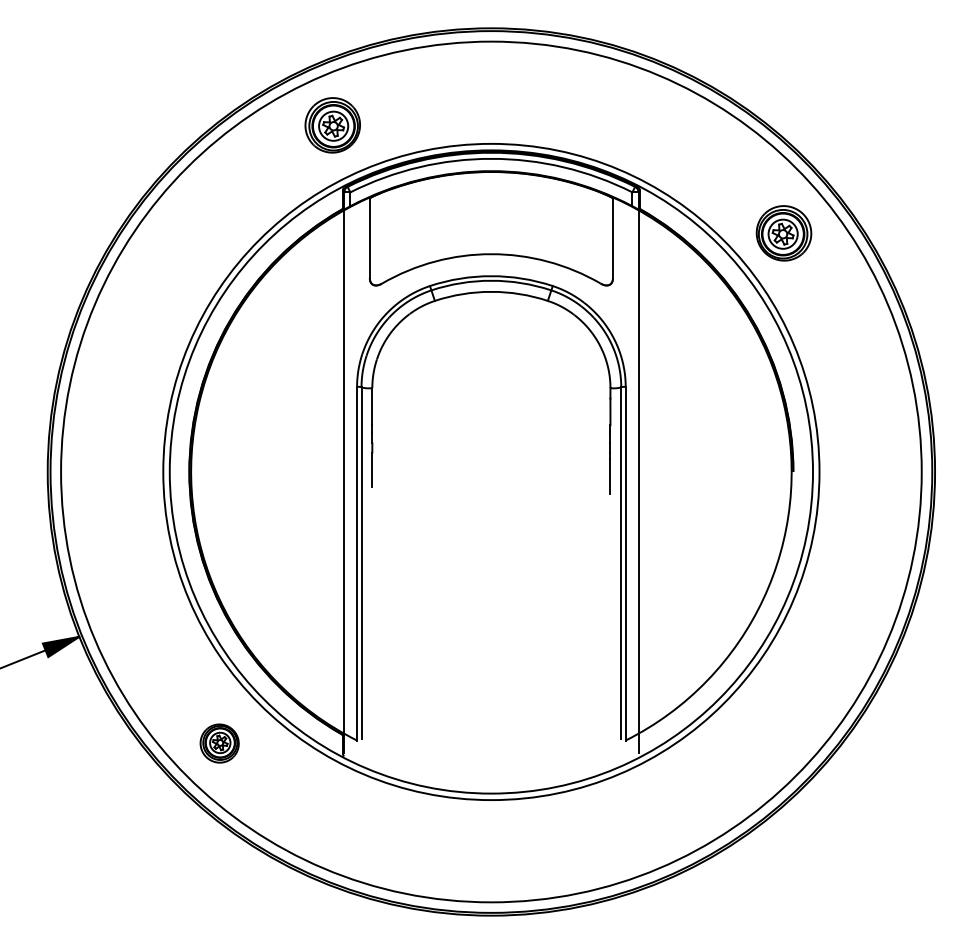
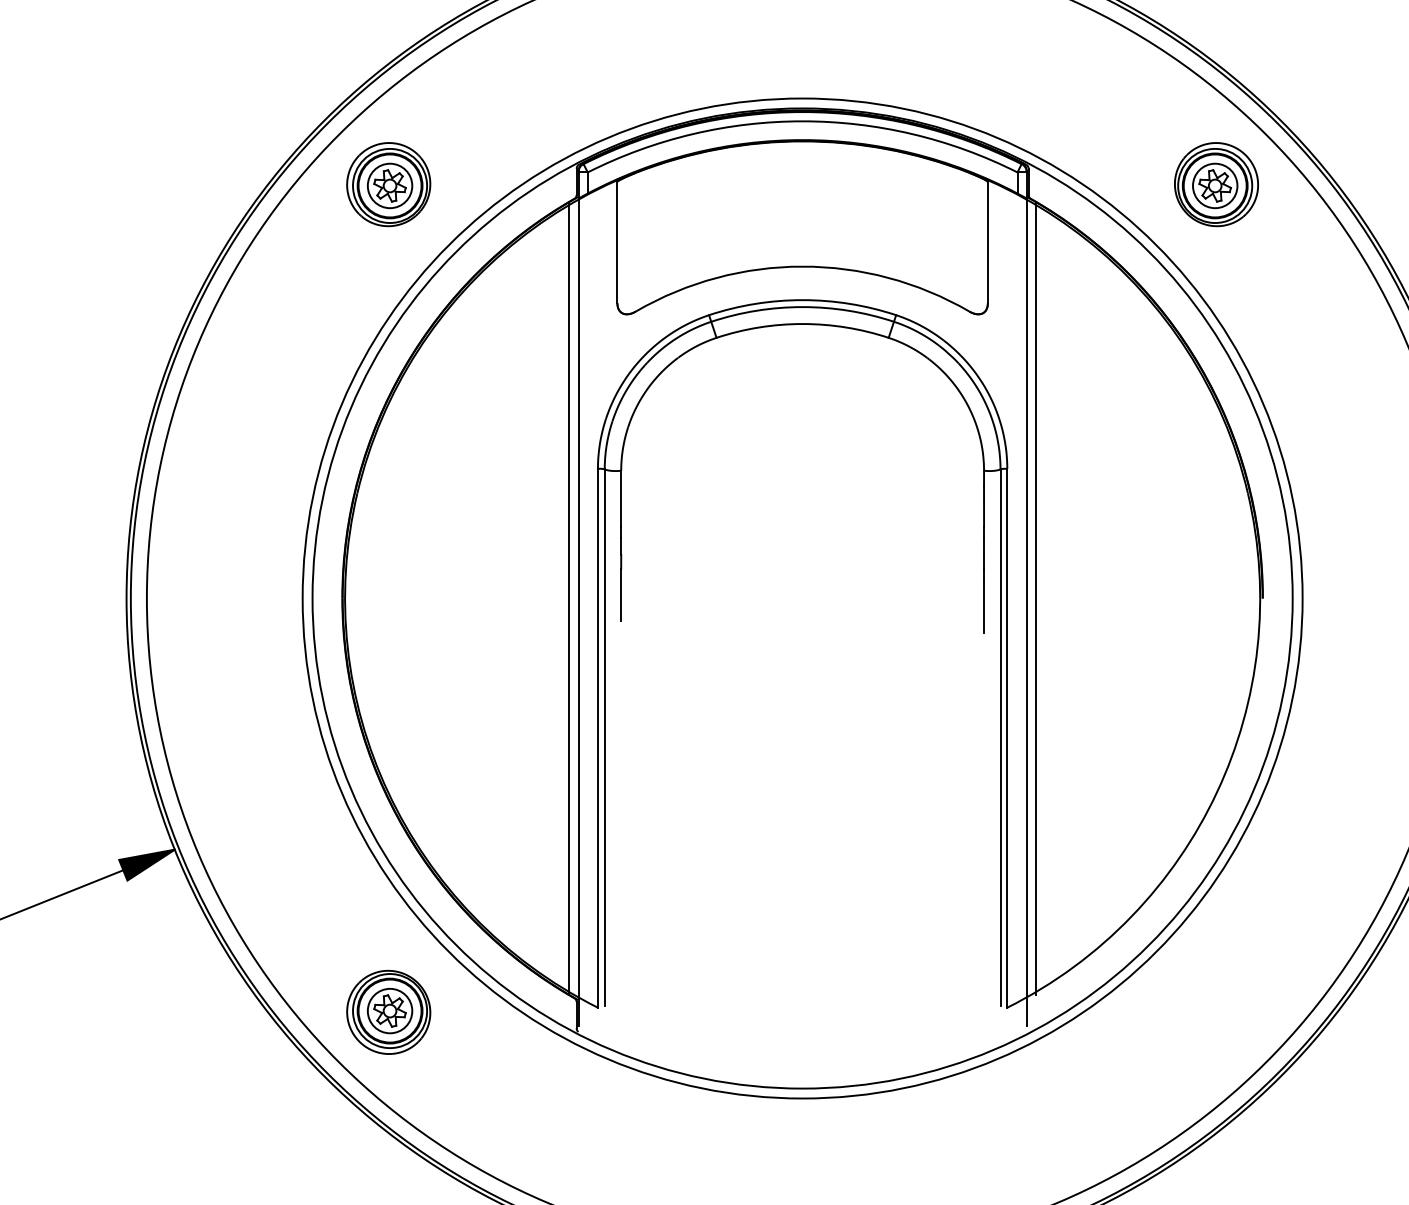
part: (332, 125) -> (388, 184), moved
part: (783, 233) -> (1215, 184), moved
line: (338, 471) -> (569, 597), added
line: (644, 471) -> (1035, 597), added
part: (219, 743) -> (388, 1012), size x1.43

